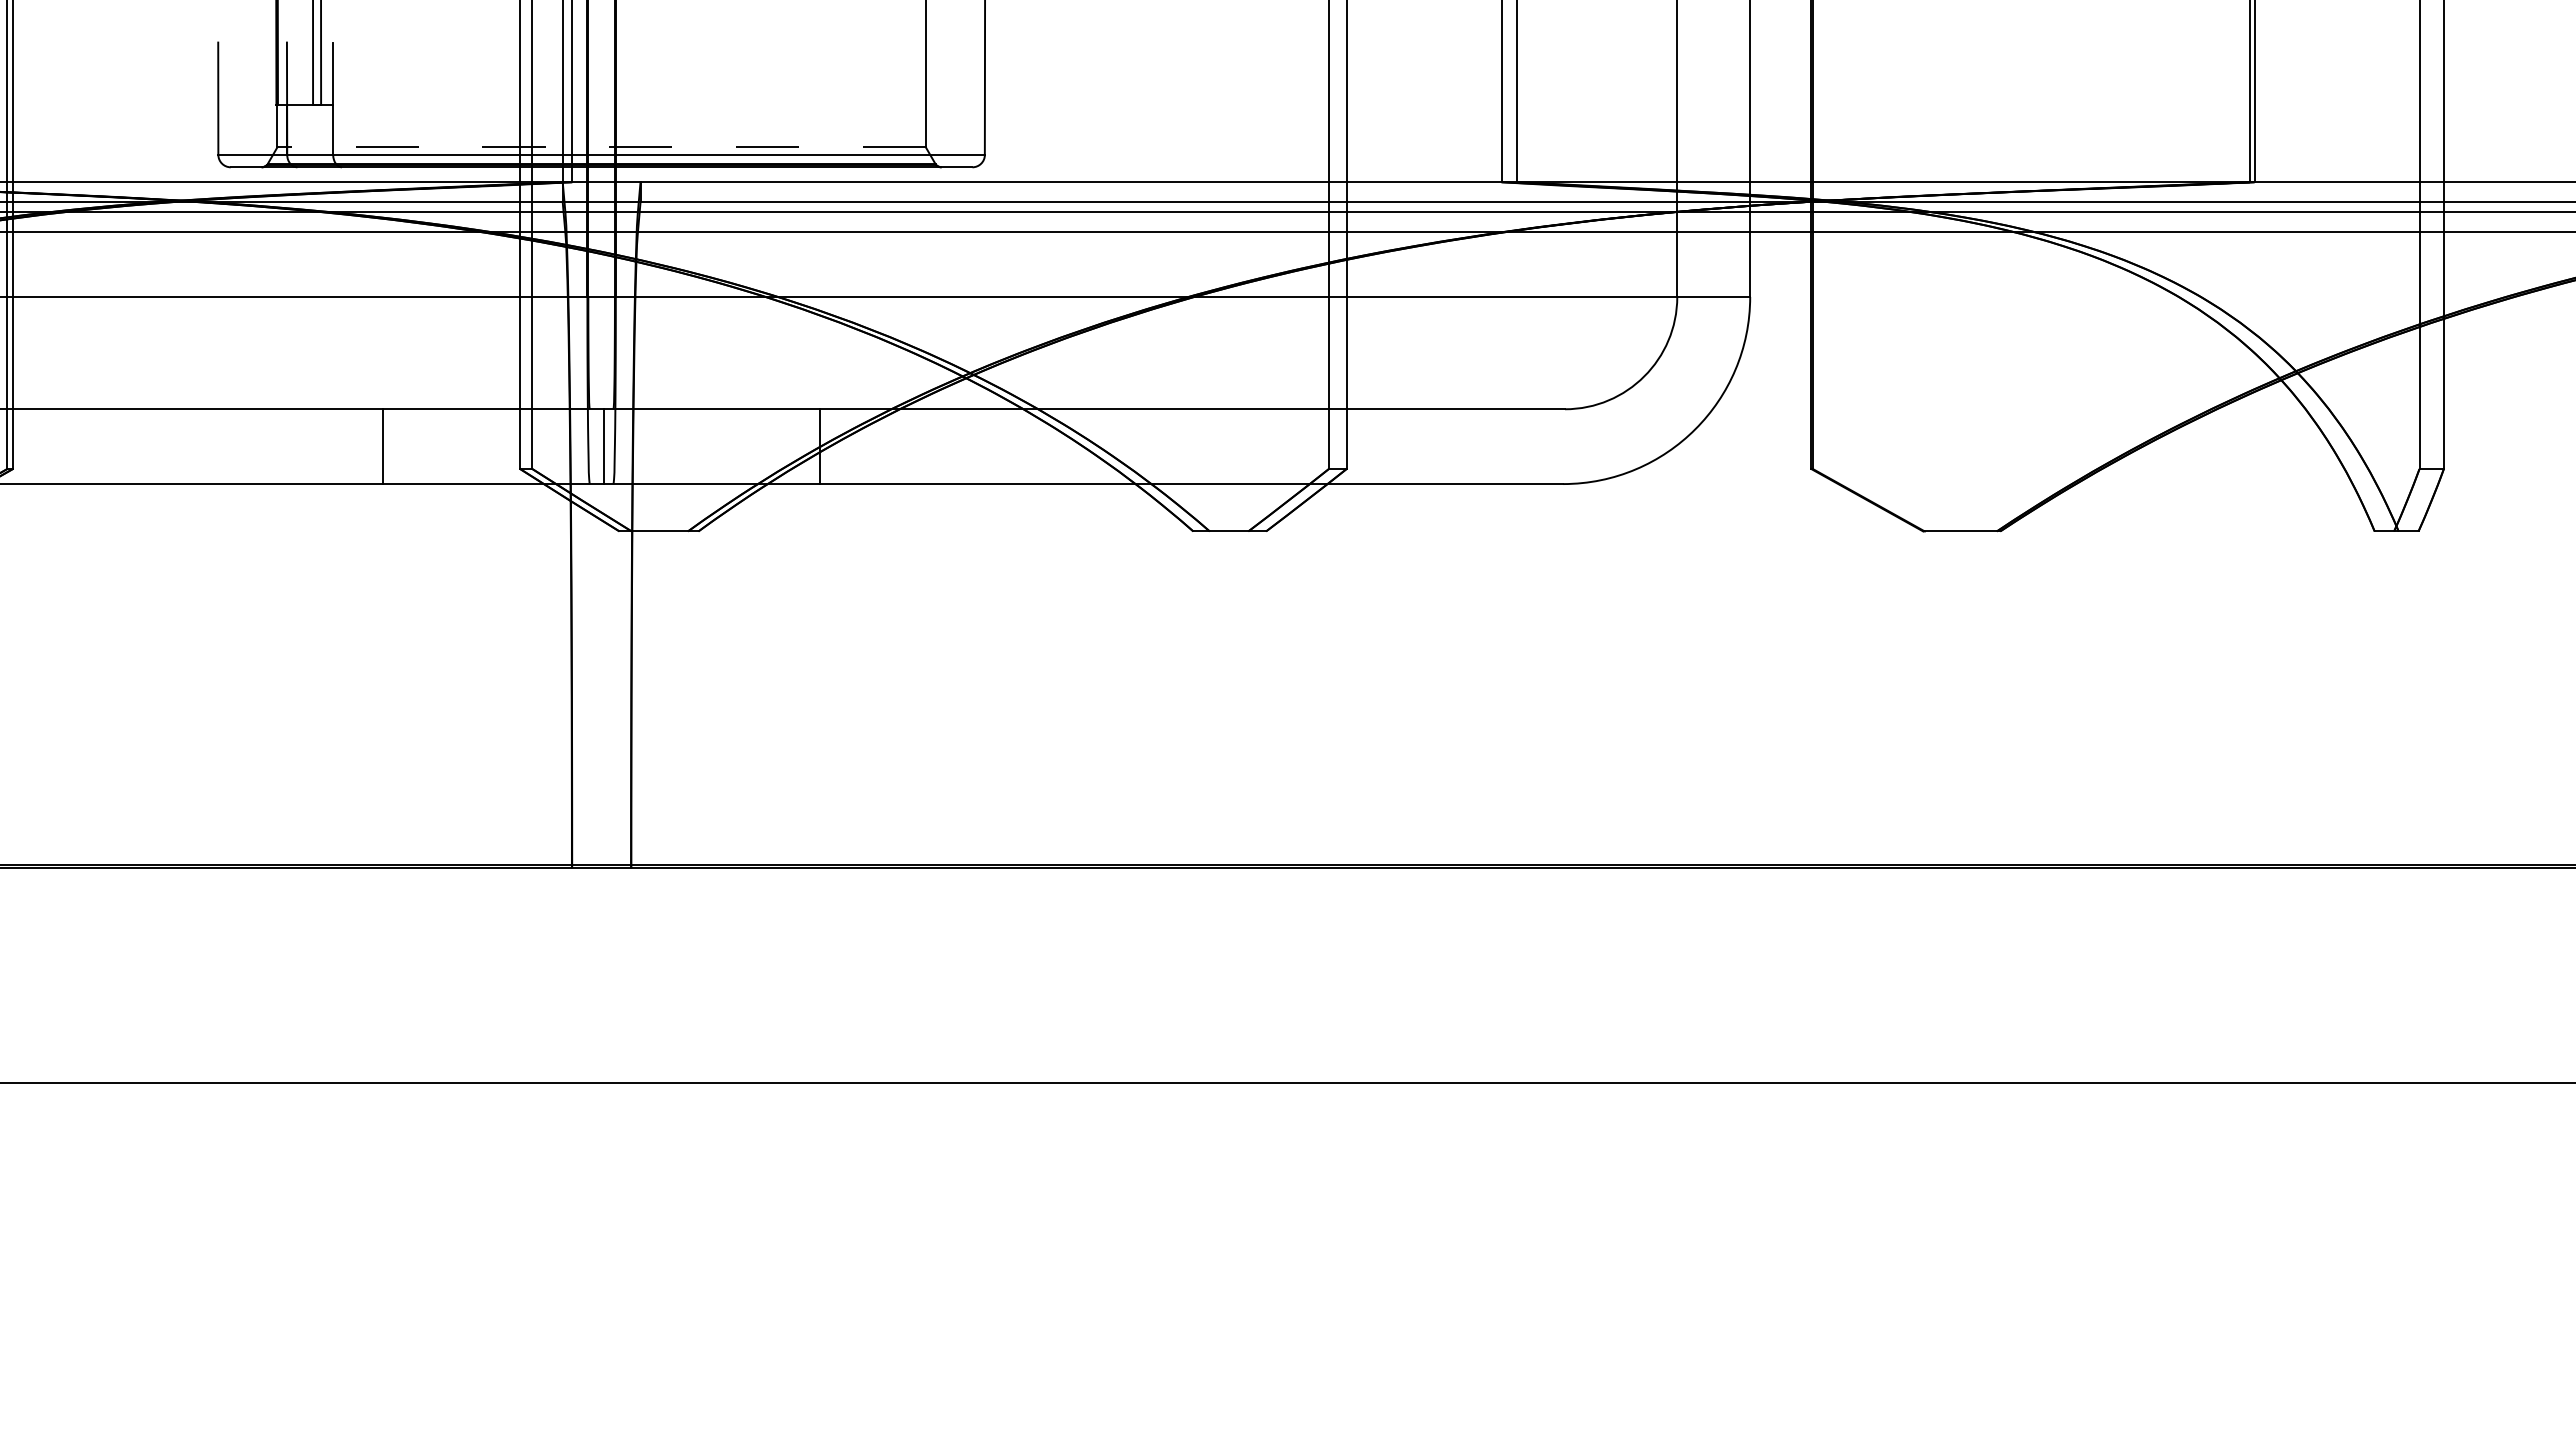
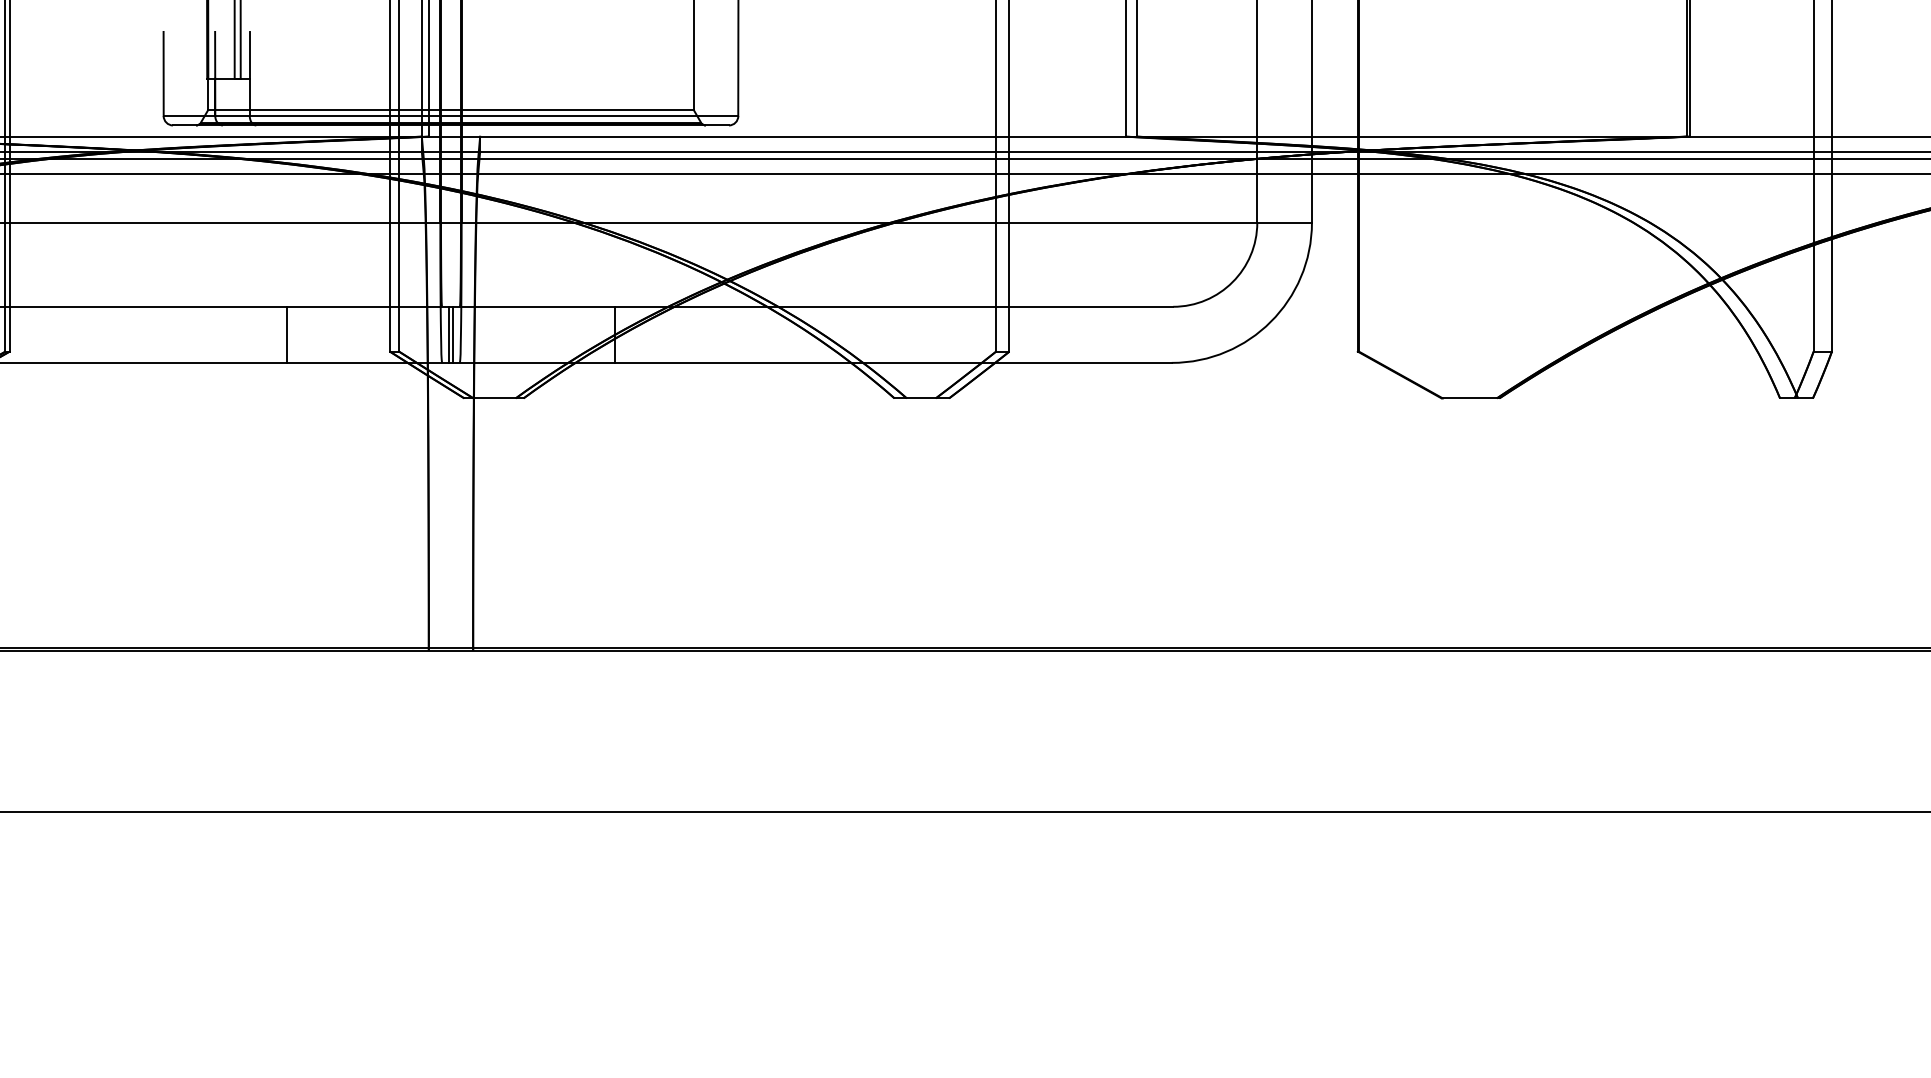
line: (601, 147) -> (450, 110), dashed -> solid
line: (598, 446) -> (448, 334), added

